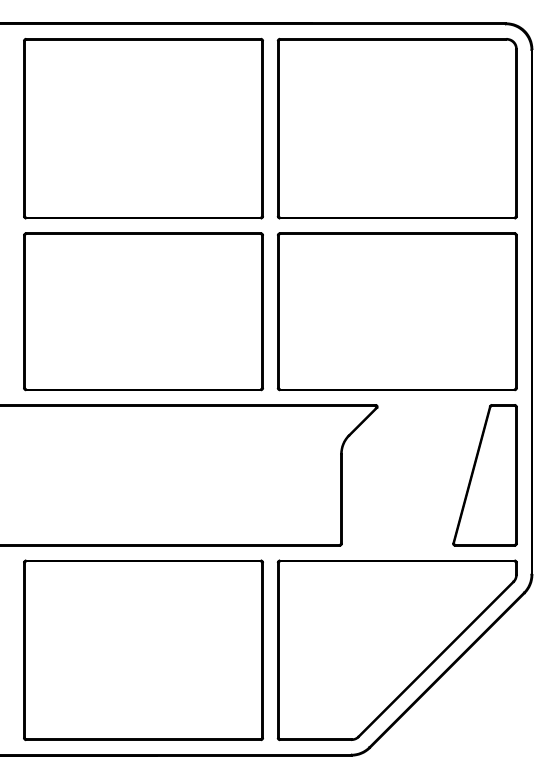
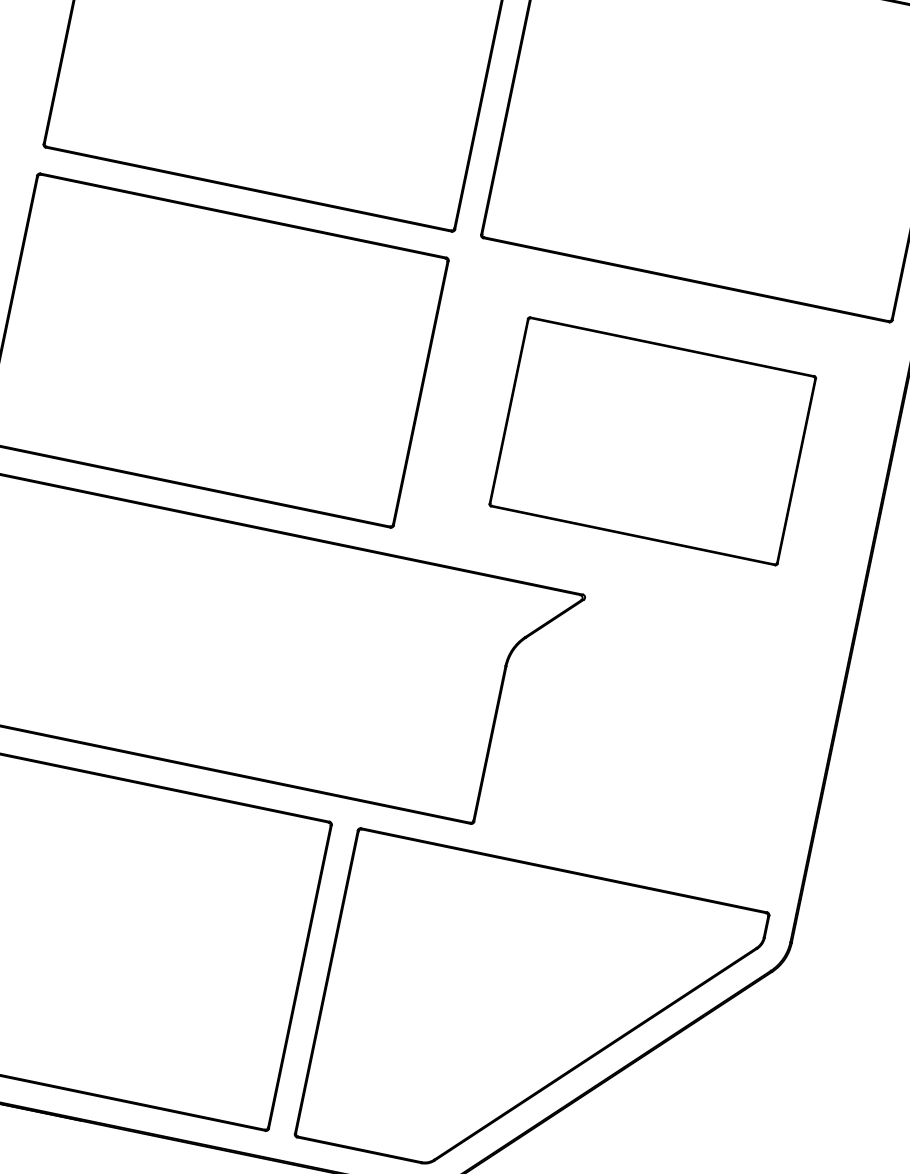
part: (396, 311) -> (651, 440), size x0.7
part: (484, 475) -> (744, 754), removed

